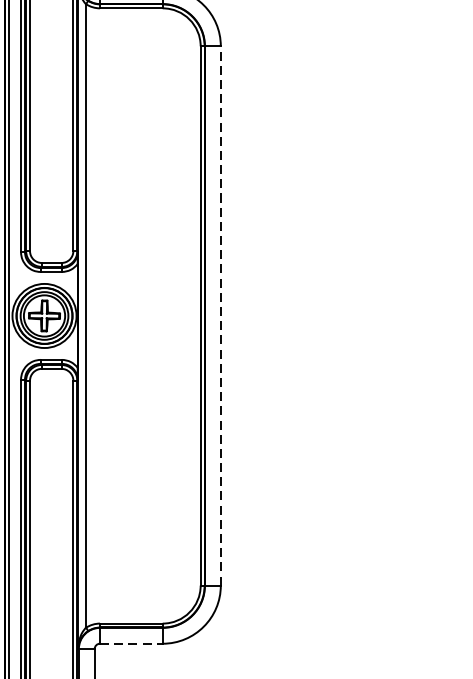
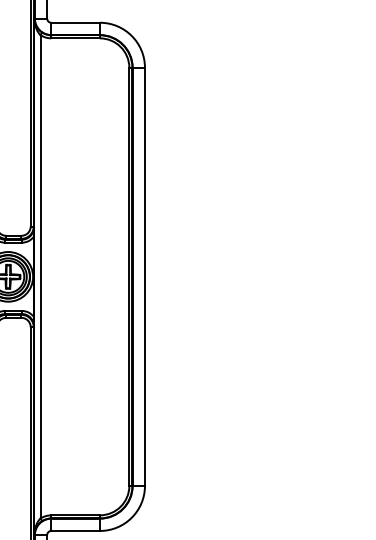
line: (220, 315) -> (144, 276), dashed -> solid
line: (132, 643) -> (76, 530), dashed -> solid

